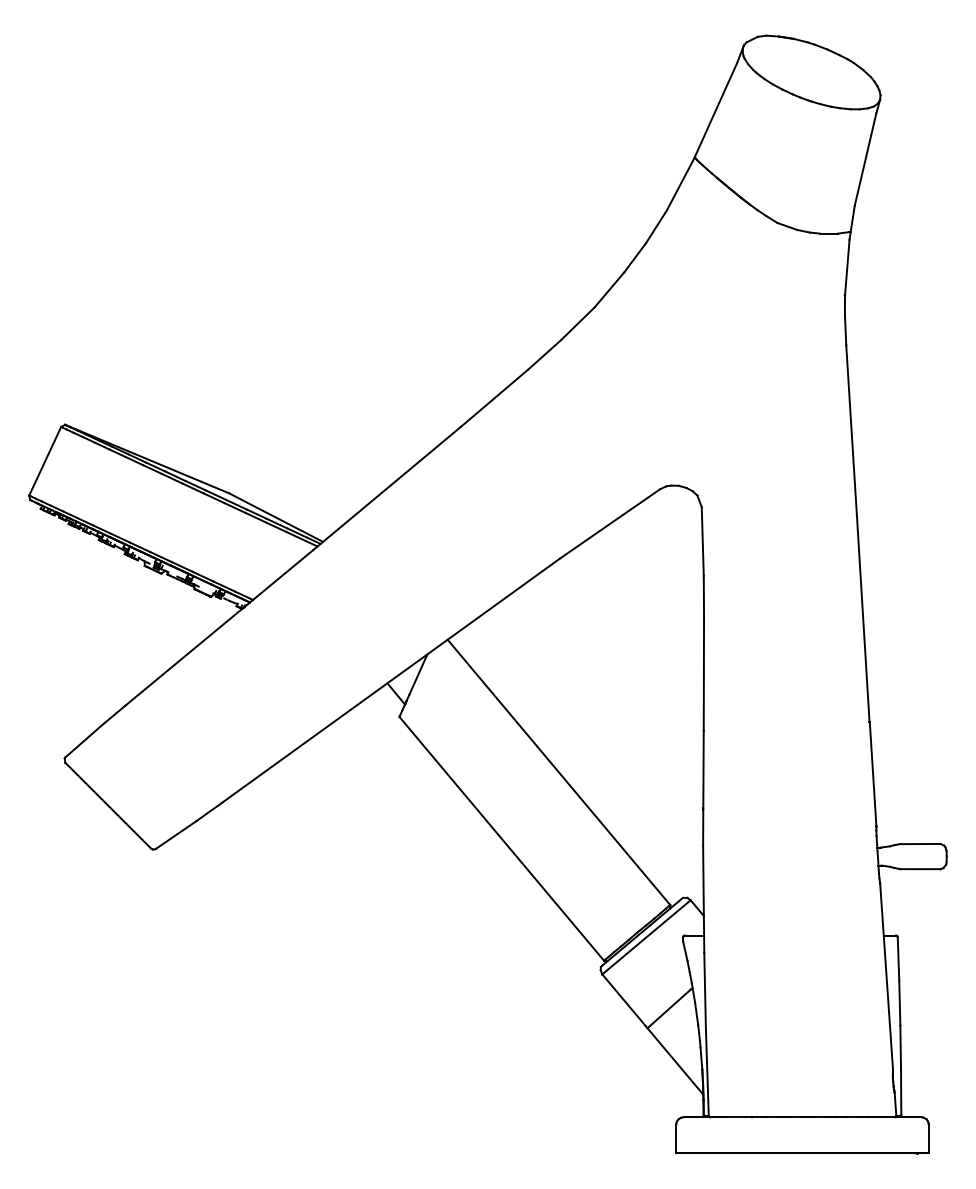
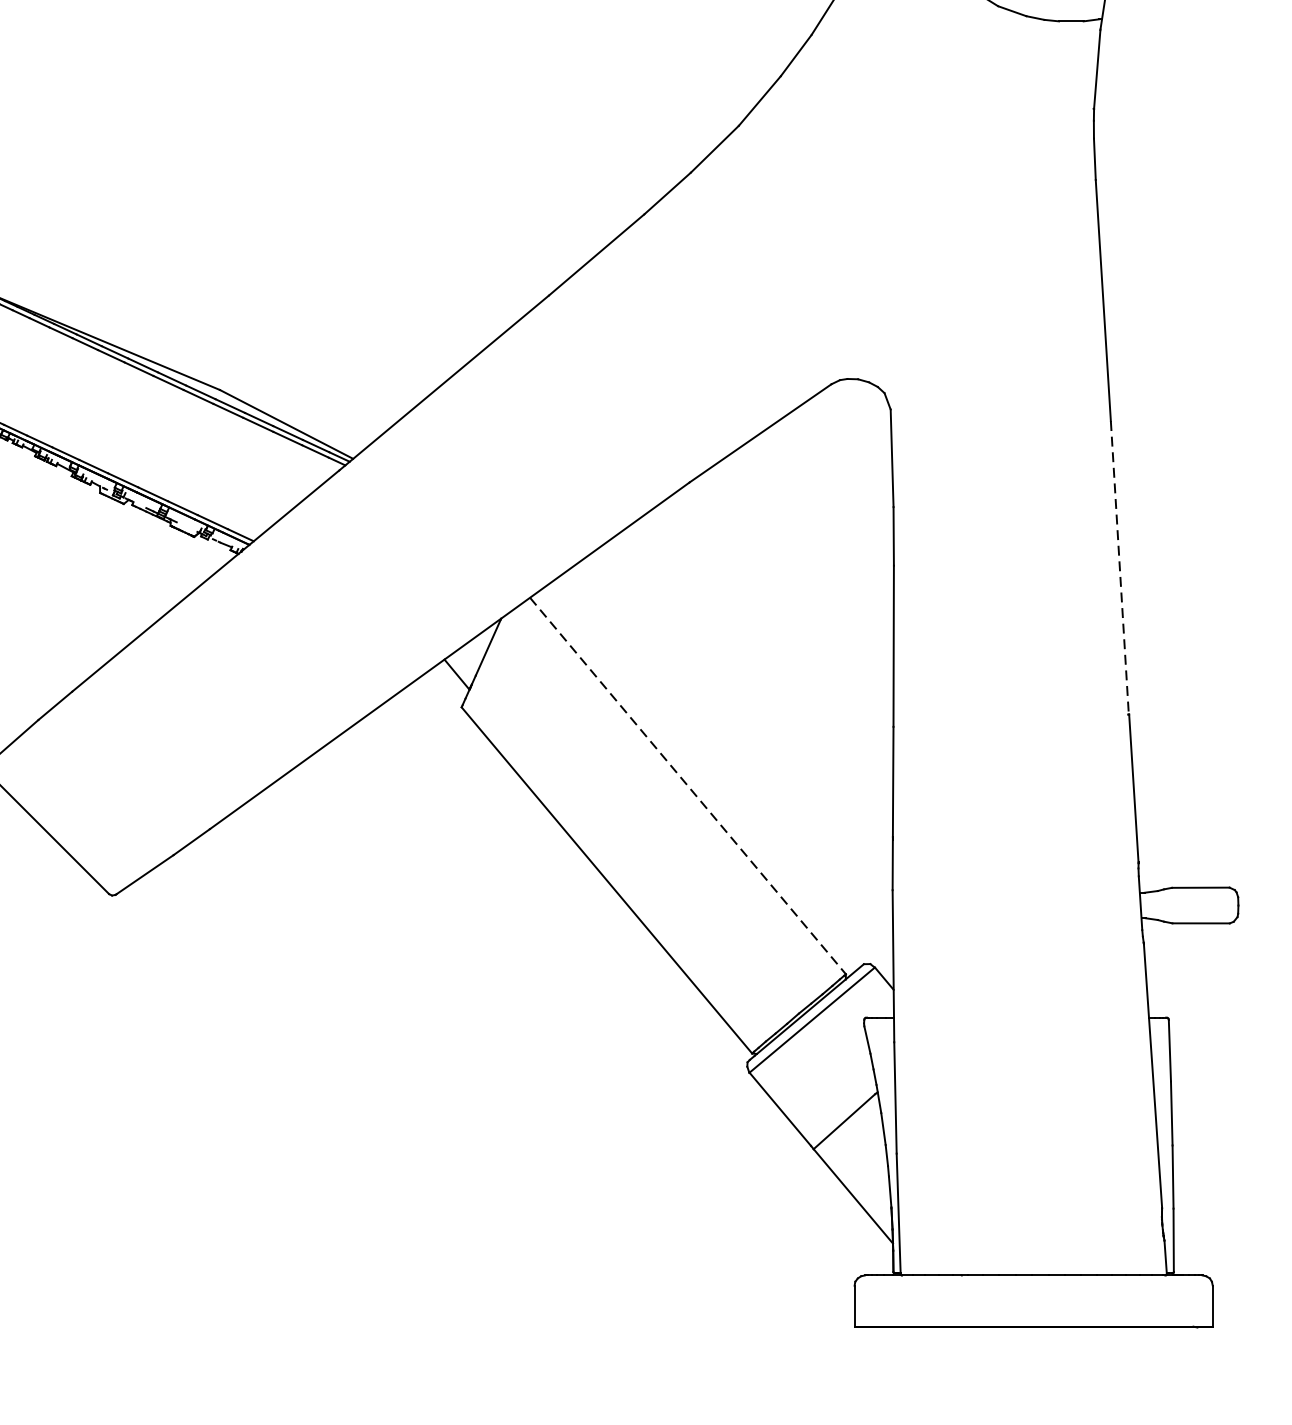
line: (863, 618) -> (1120, 567), solid -> dashed
line: (559, 772) -> (688, 786), solid -> dashed

